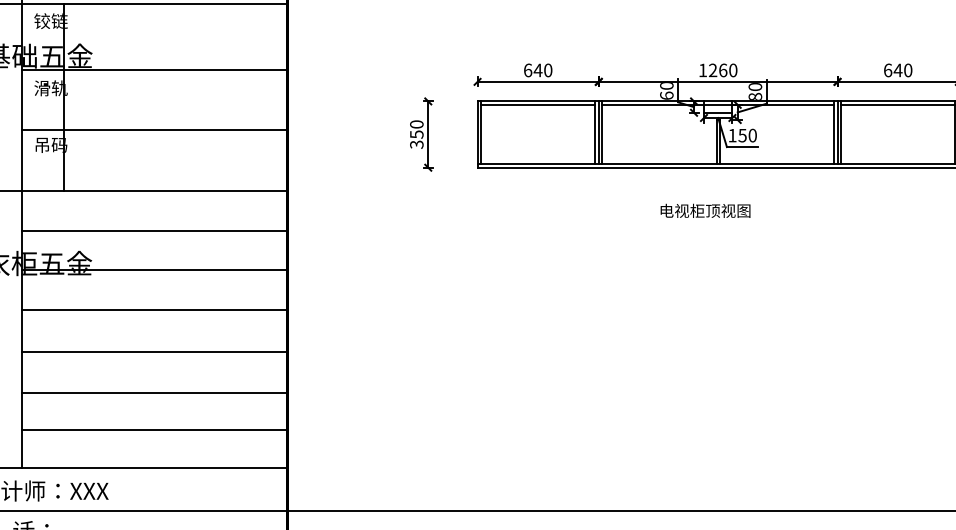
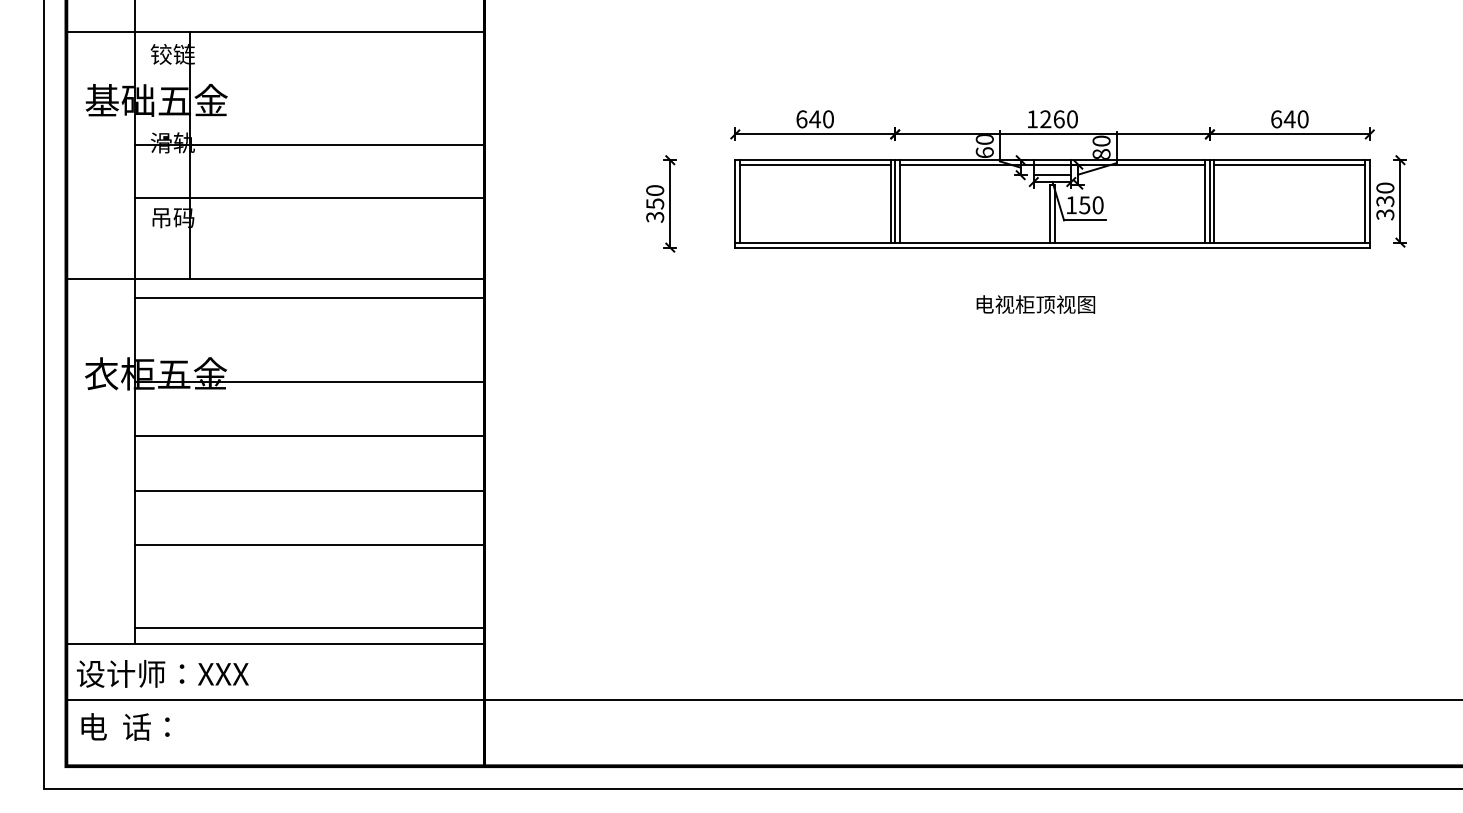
line: (154, 70) -> (309, 145), moved
line: (154, 231) -> (309, 297), moved
line: (154, 430) -> (309, 627), moved

